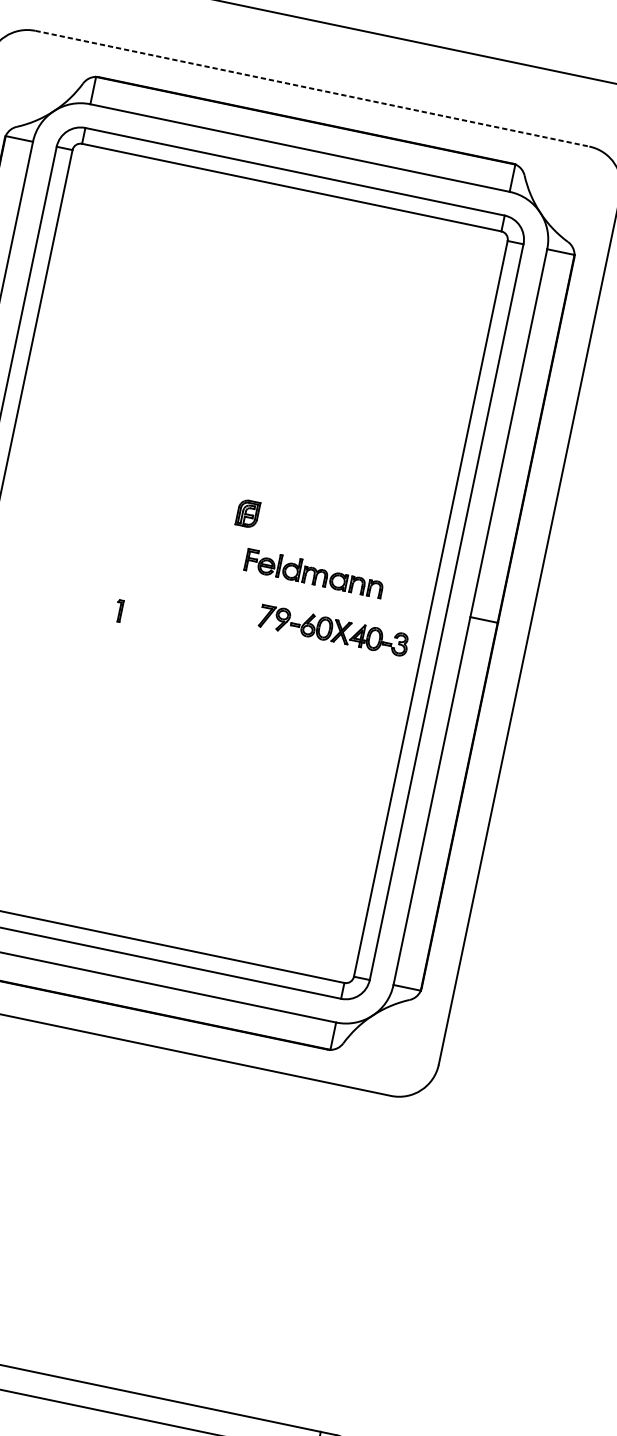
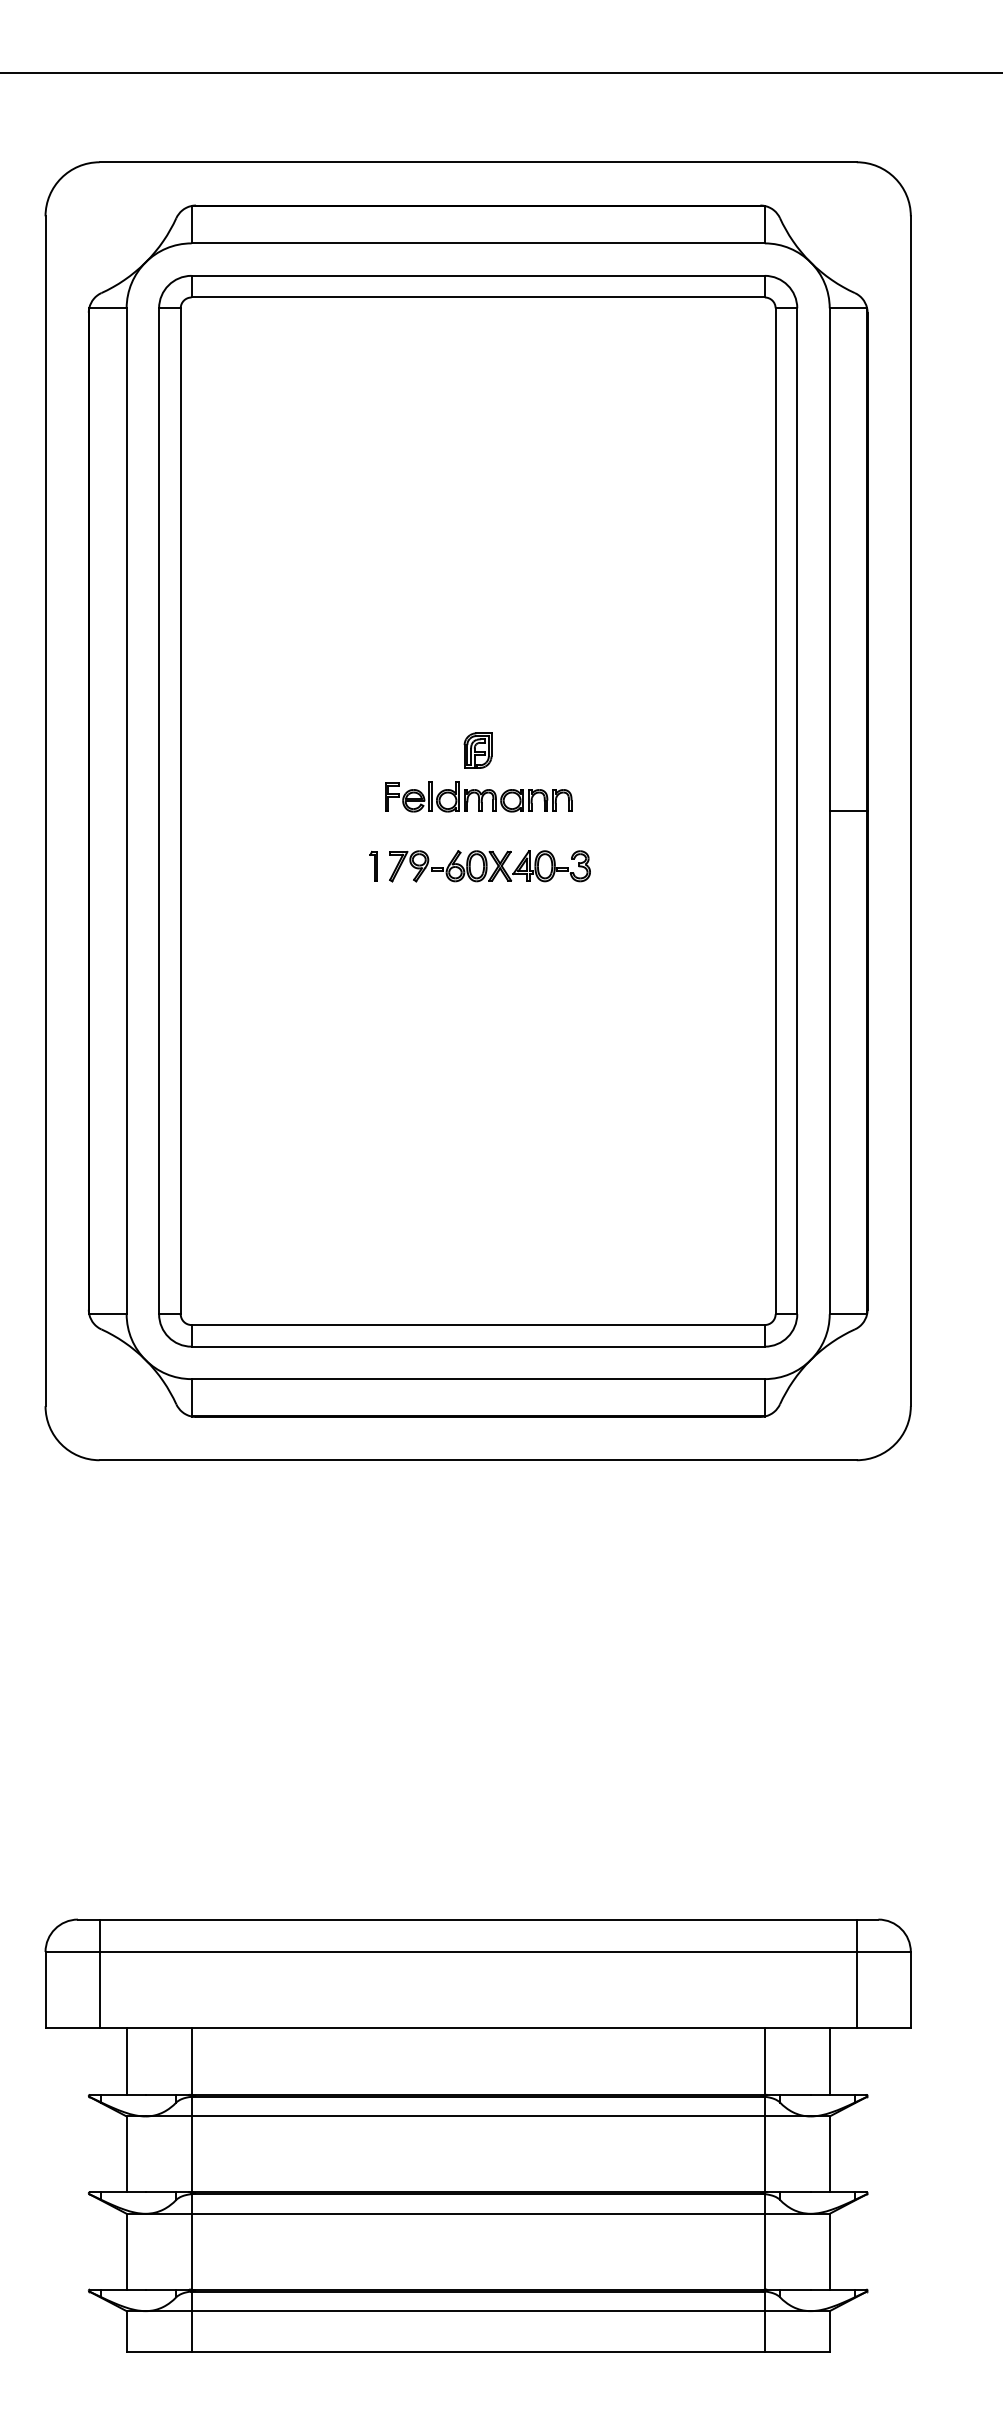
line: (312, 88) -> (478, 162), dashed -> solid
part: (247, 513) -> (477, 750), moved
part: (314, 573) -> (478, 796), moved
part: (118, 611) -> (373, 866), moved
part: (333, 630) -> (489, 866), moved

